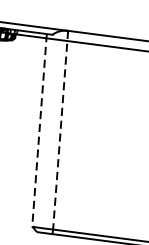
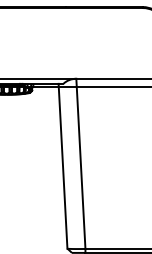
line: (40, 130) -> (63, 166), dashed -> solid
line: (60, 130) -> (80, 164), dashed -> solid

